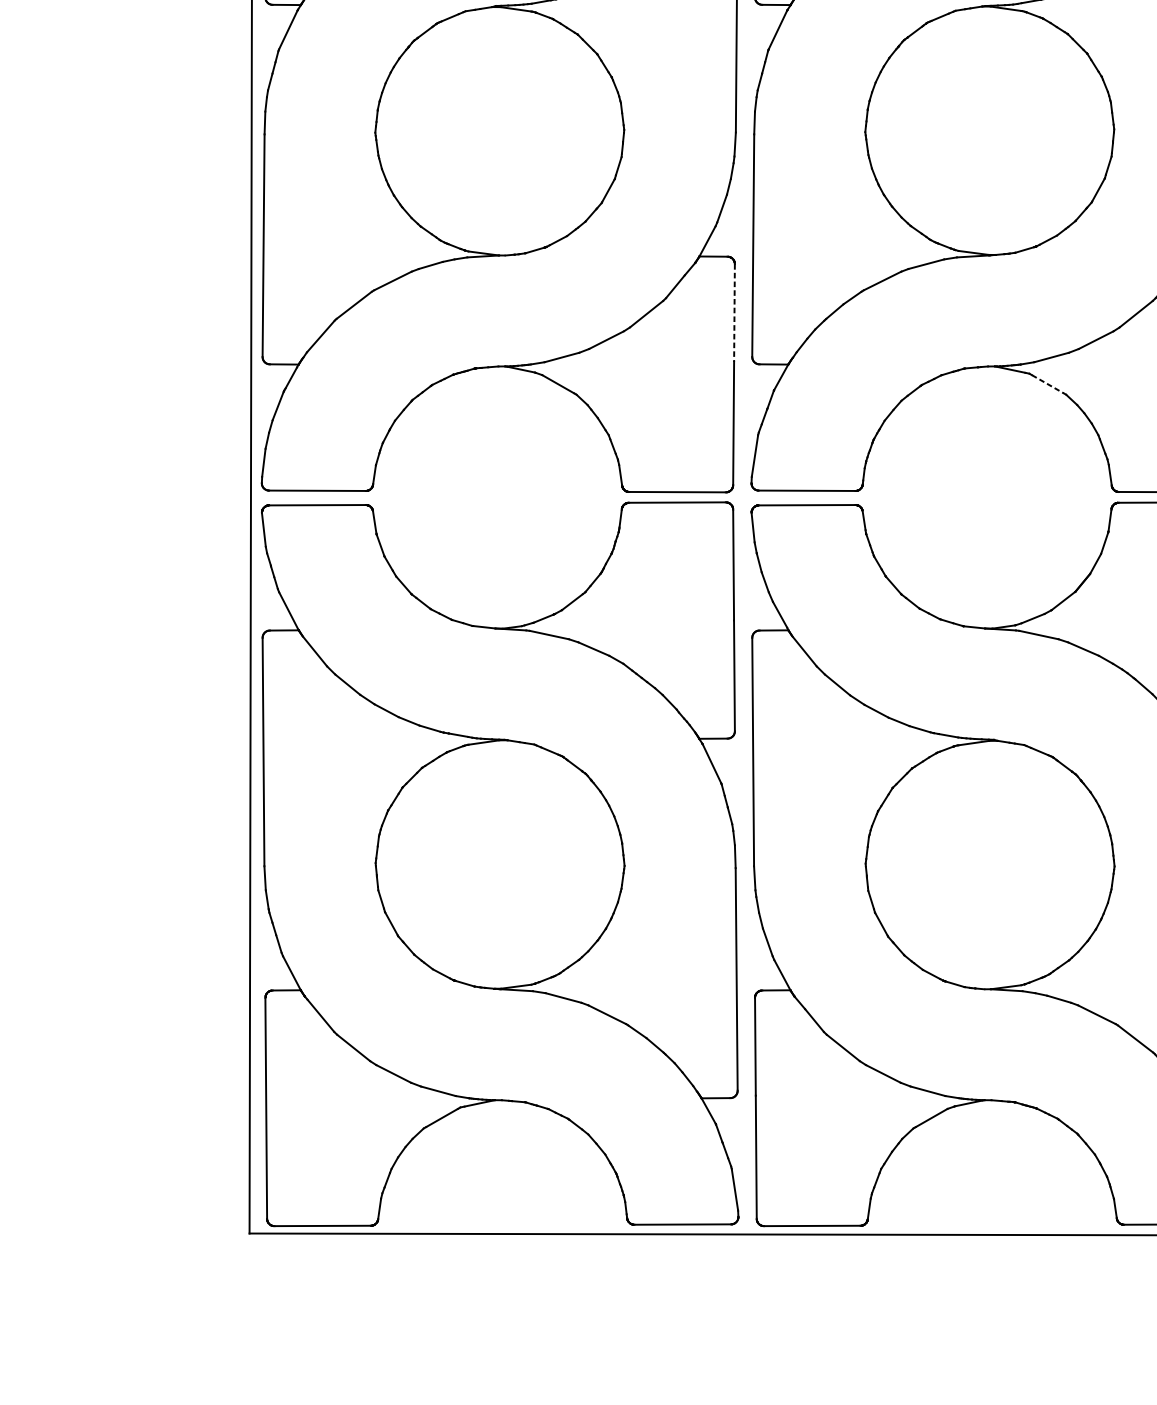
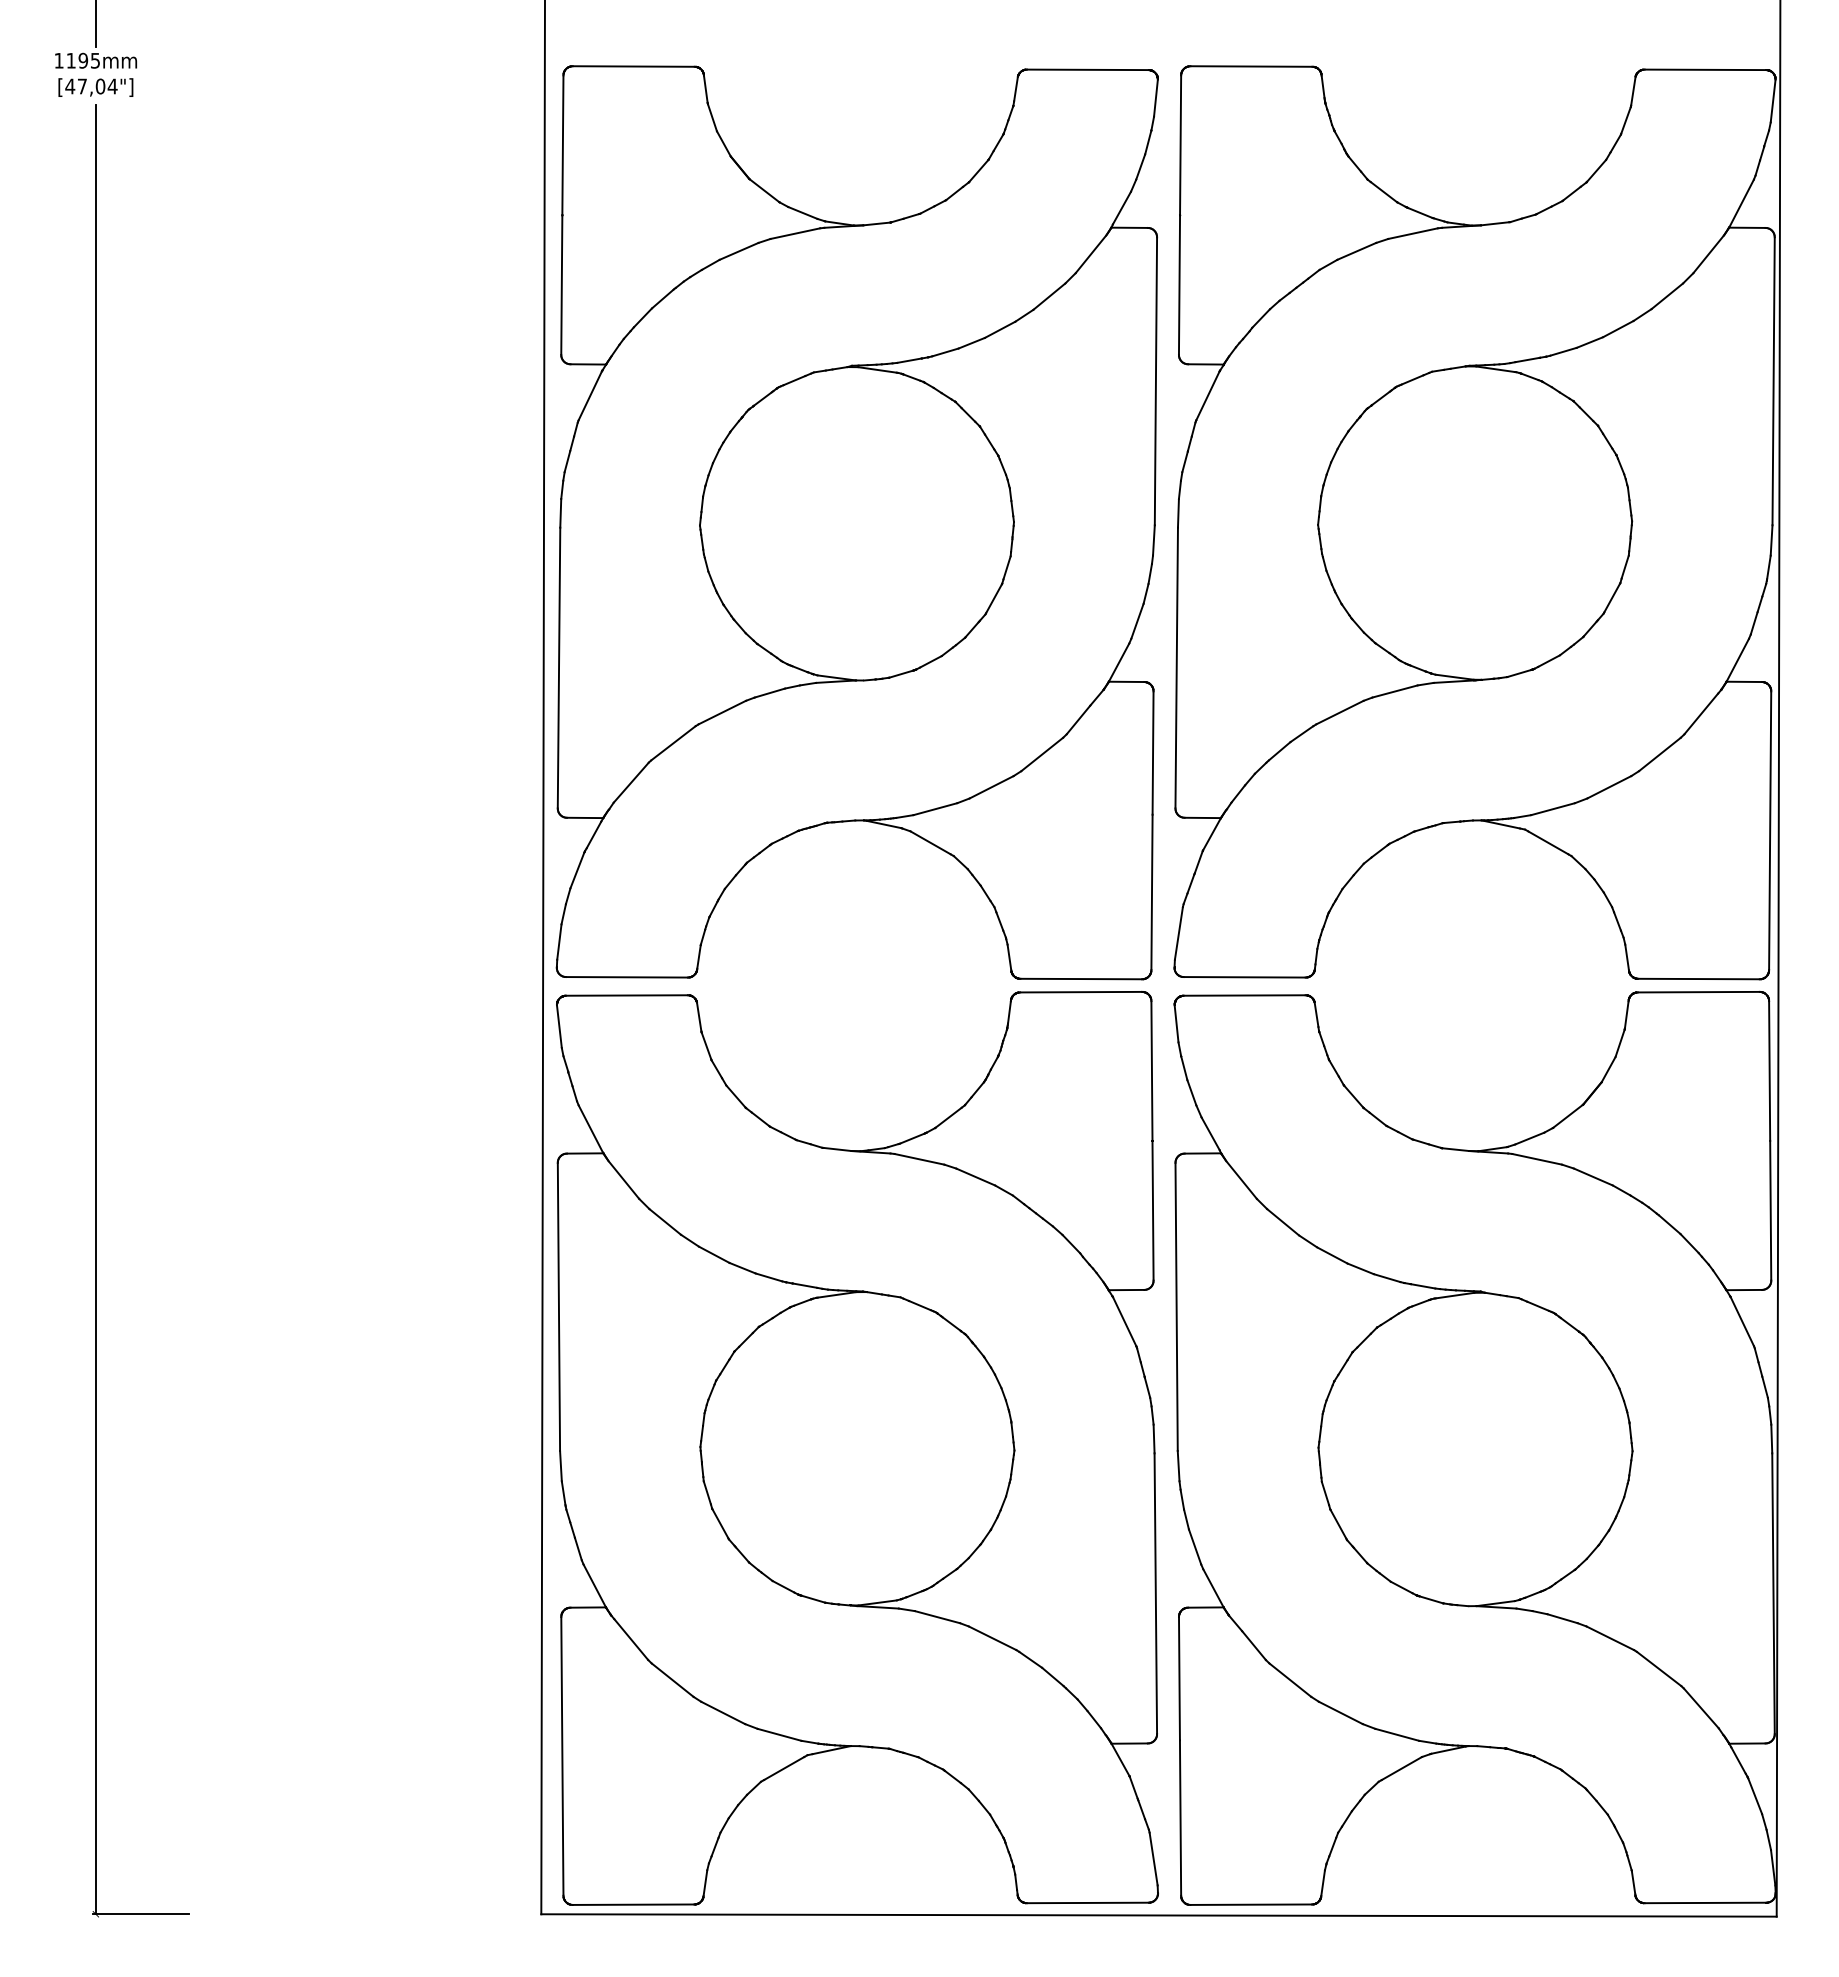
line: (734, 313) -> (1153, 753), dashed -> solid
line: (1047, 384) -> (1548, 843), dashed -> solid

